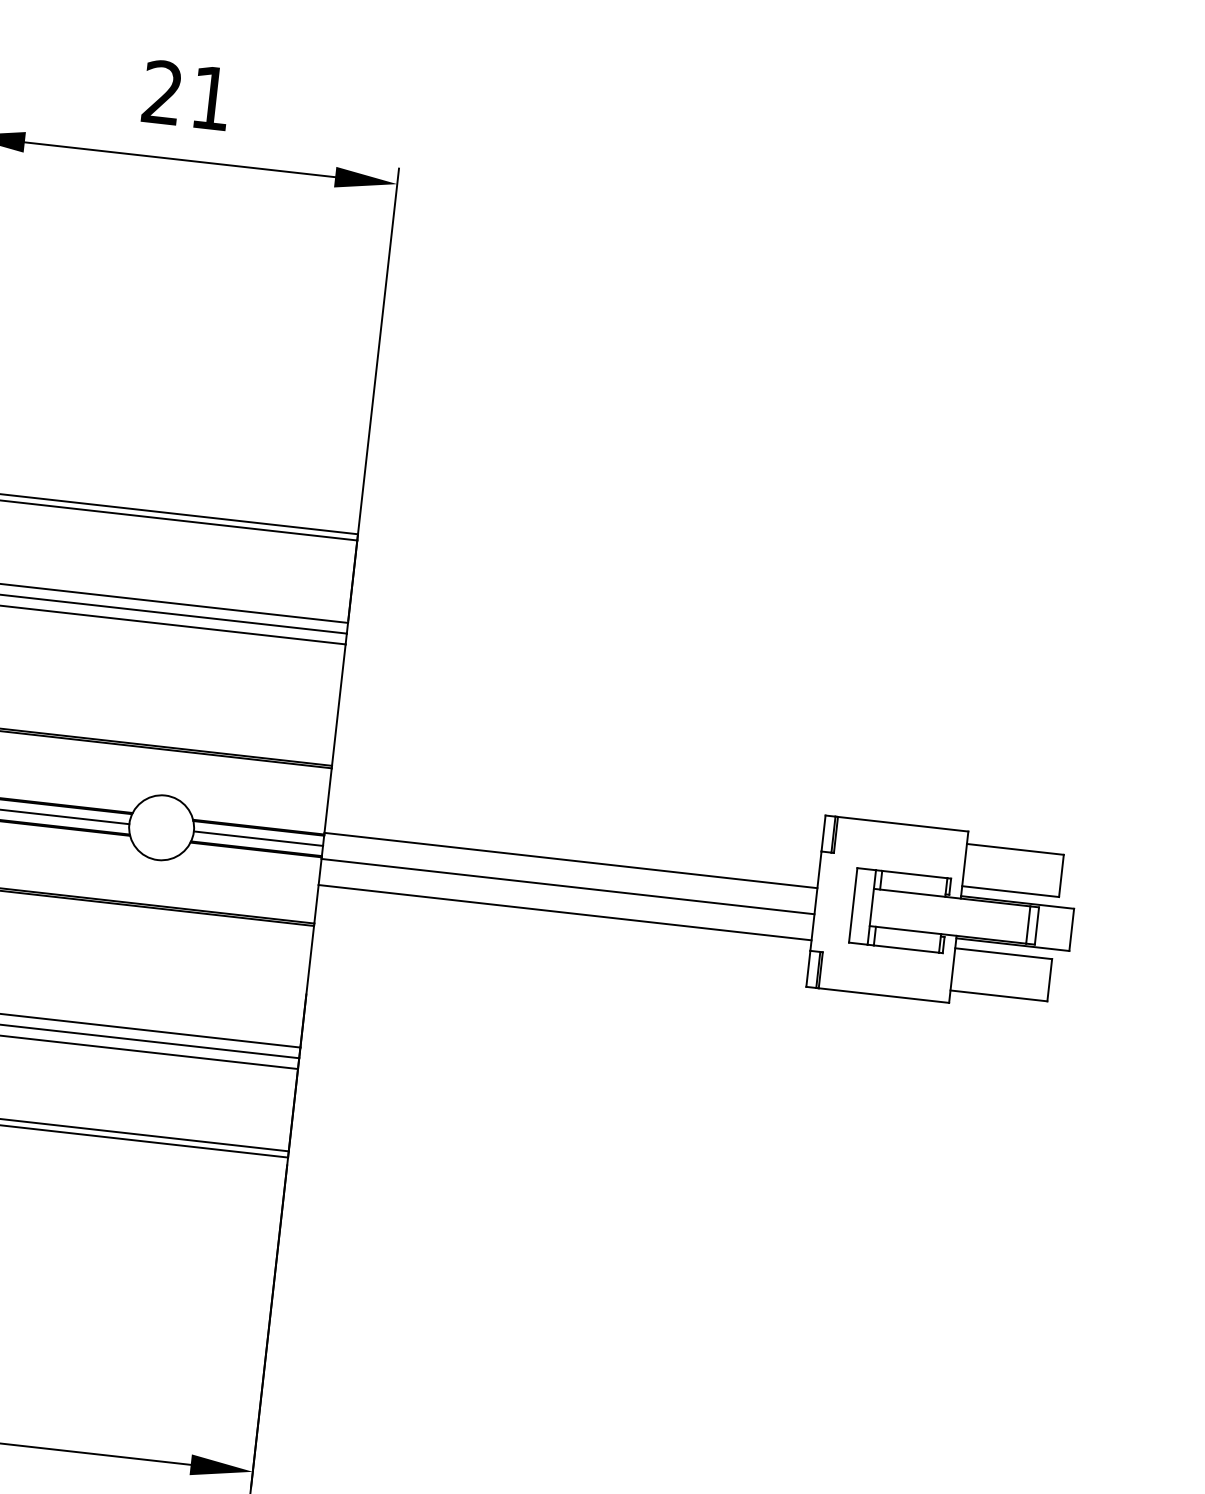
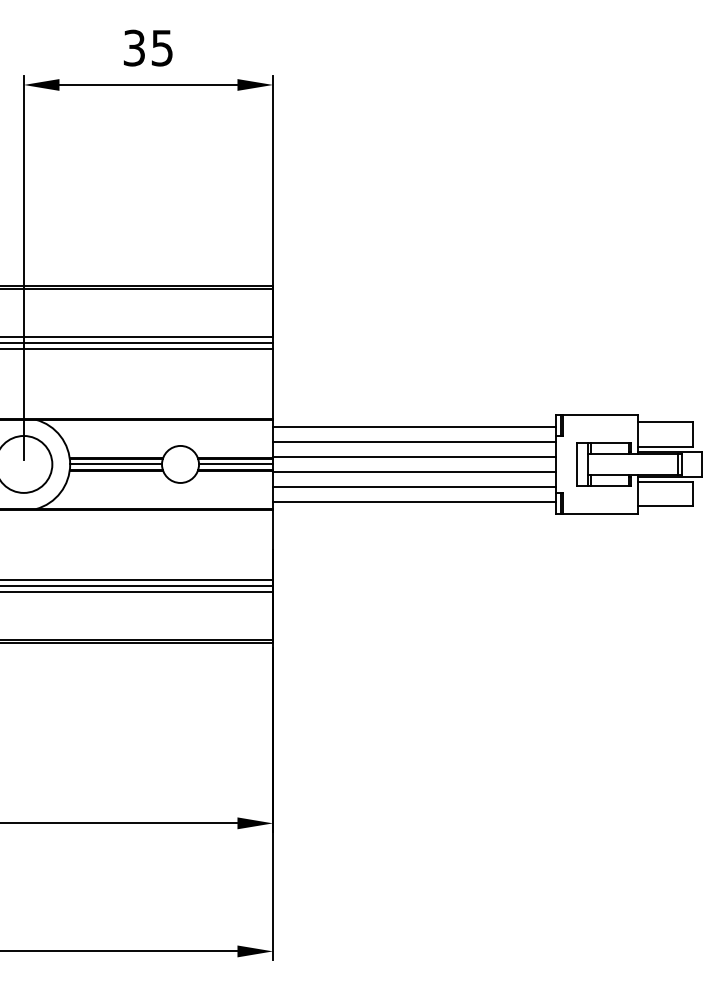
text: (185, 95) -> (147, 48), 21 -> 35
line: (576, 809) -> (414, 427), added
line: (573, 835) -> (414, 442), added
line: (562, 938) -> (414, 501), added

